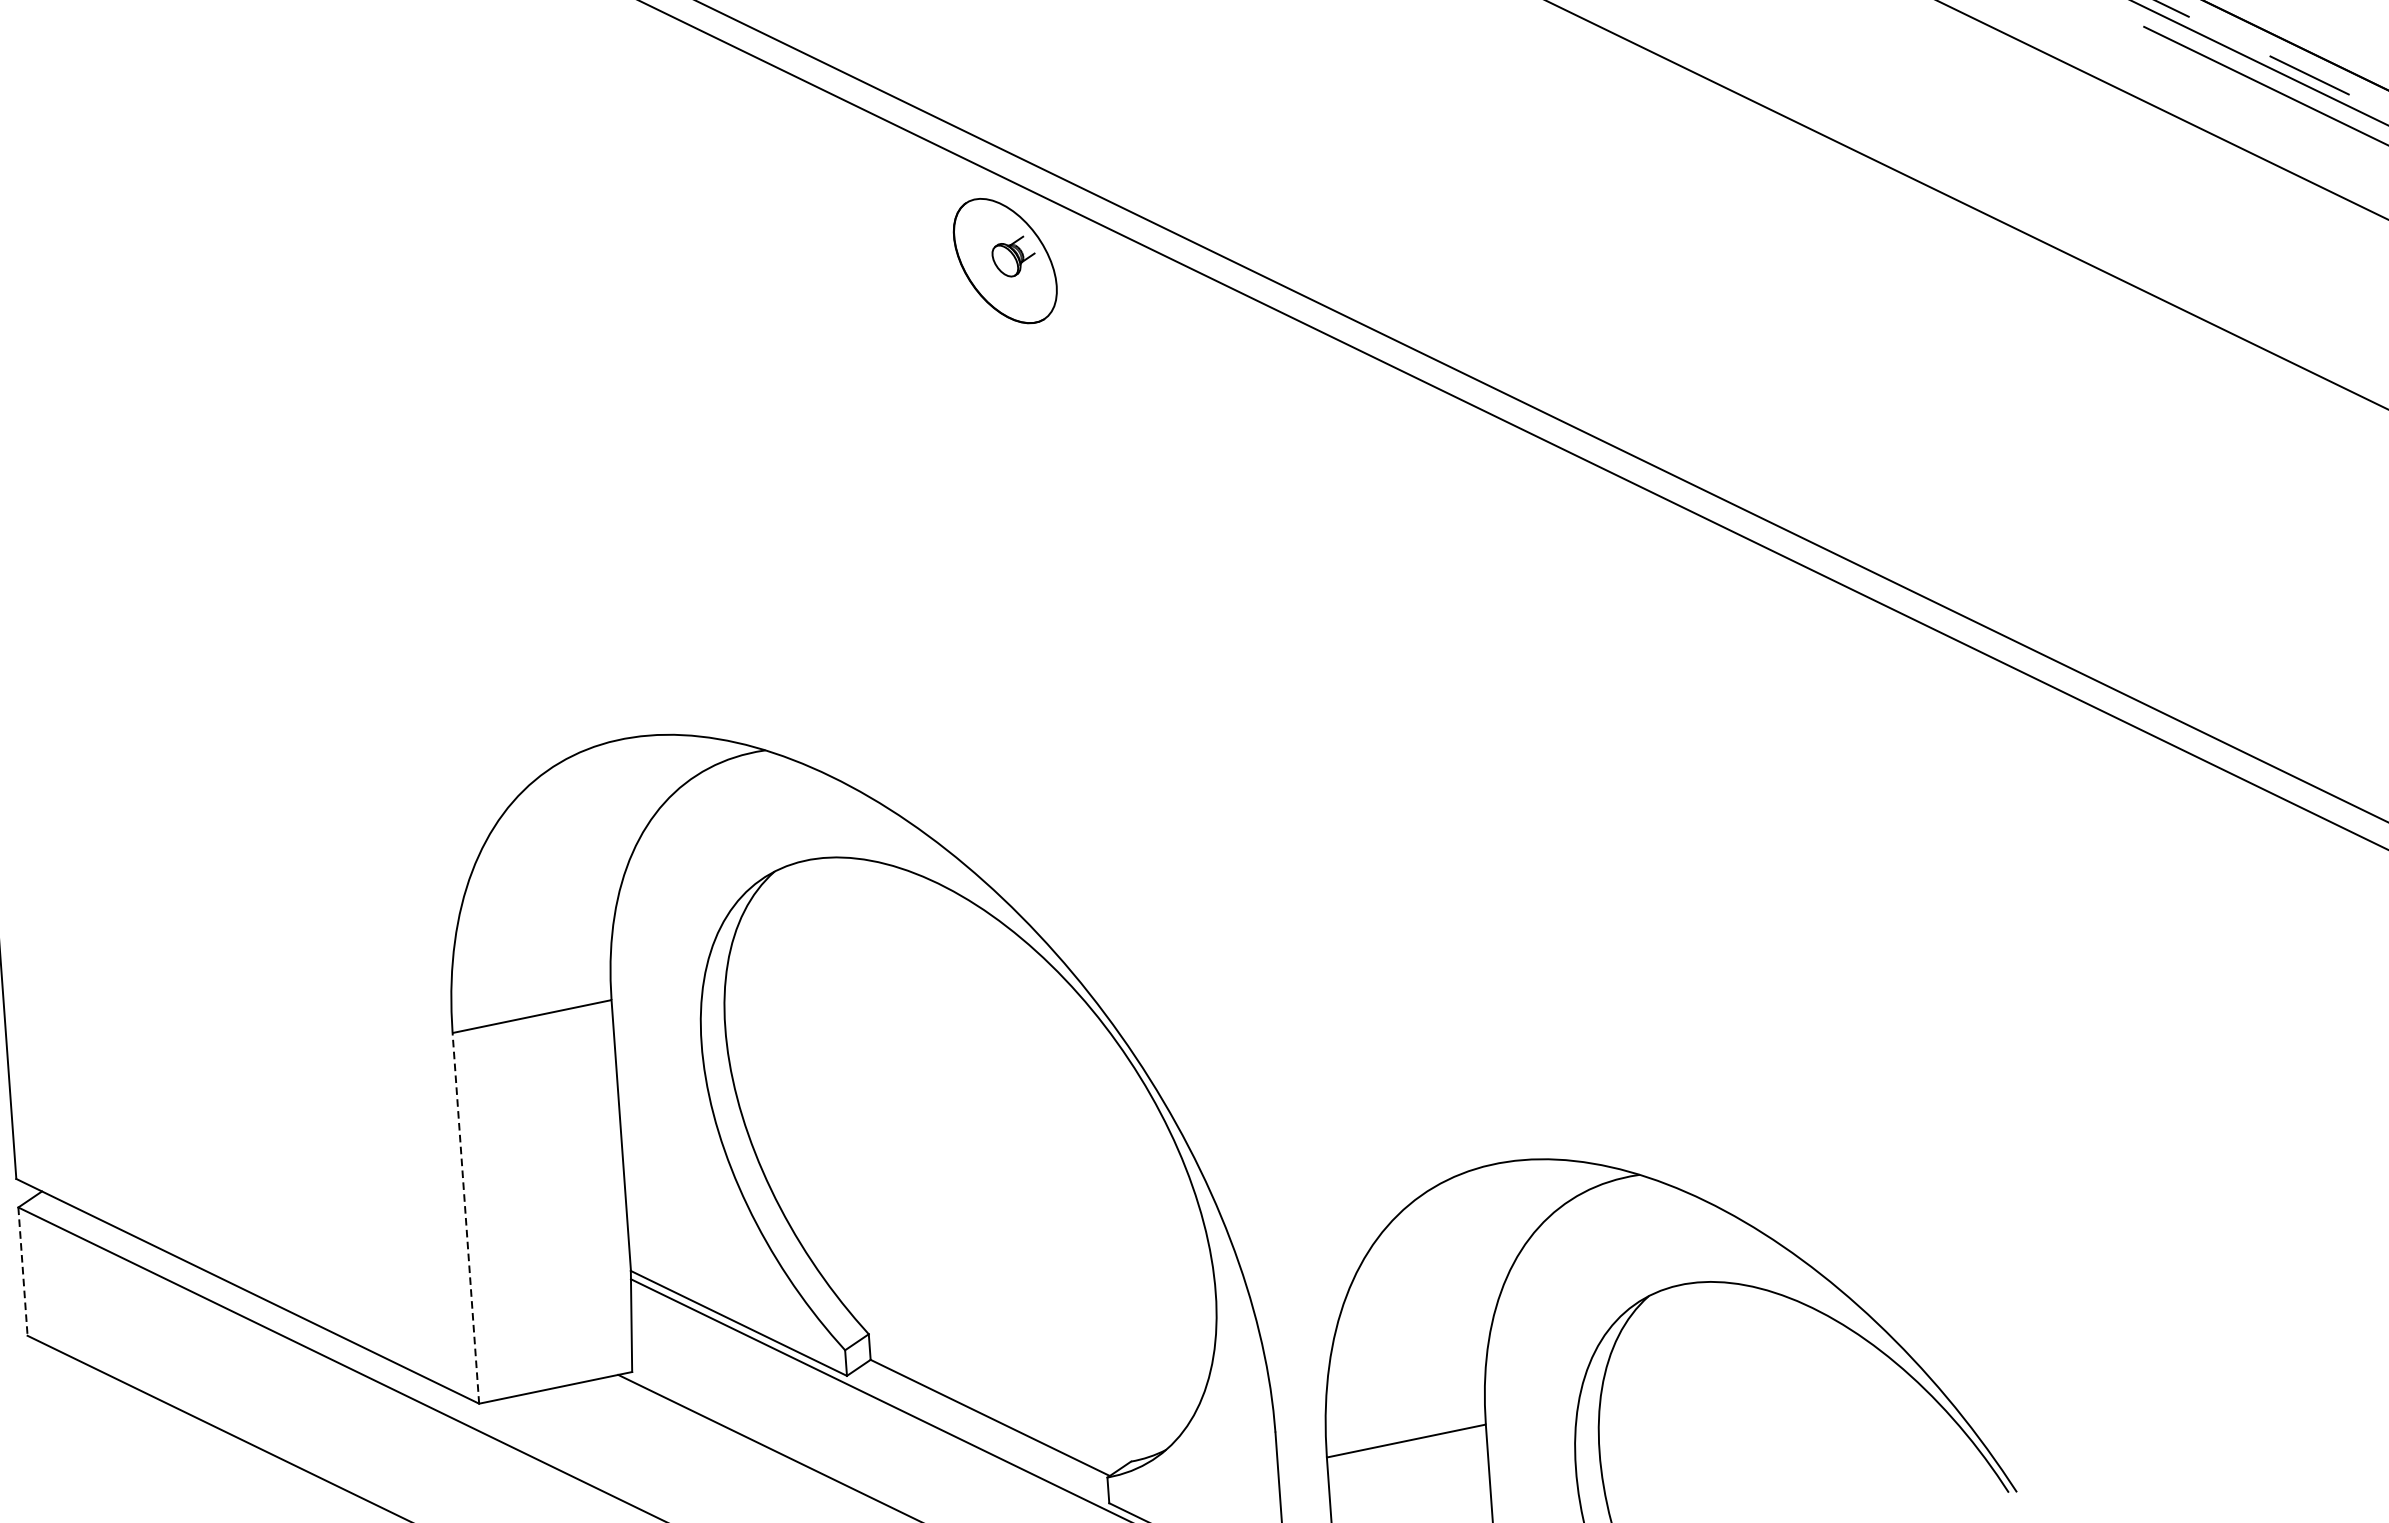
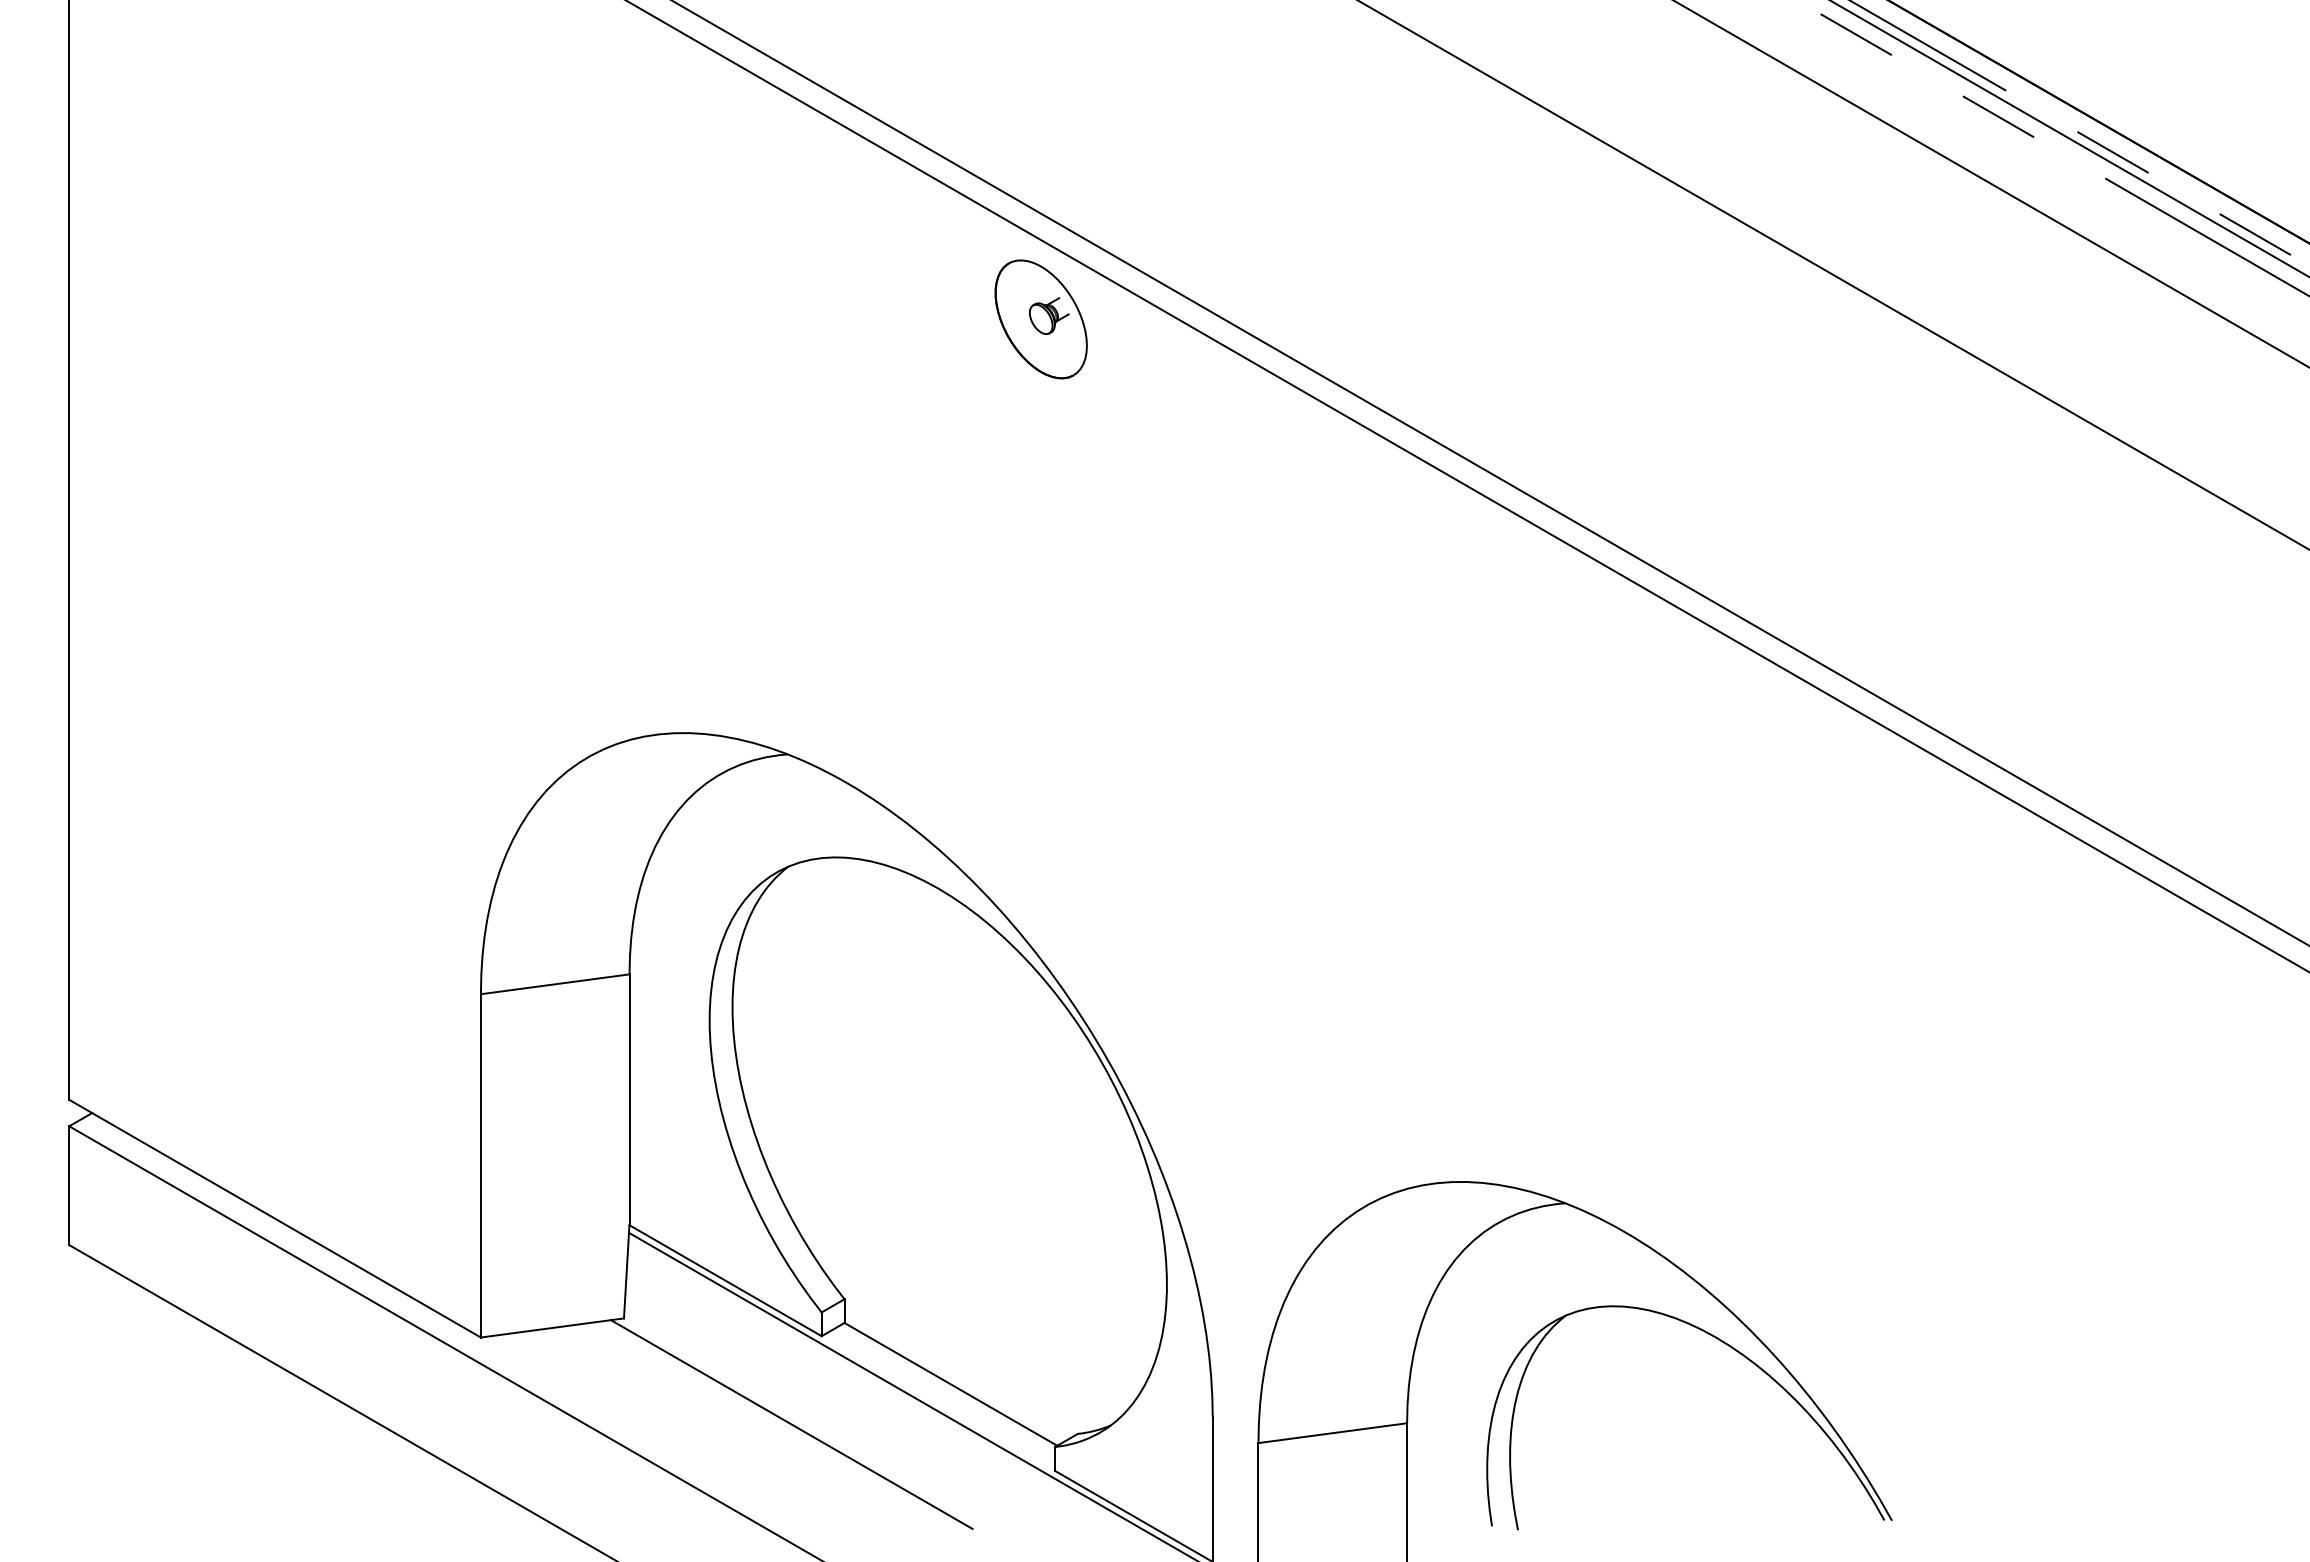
line: (465, 1218) -> (480, 1165), dashed -> solid
line: (23, 1272) -> (69, 1186), dashed -> solid

